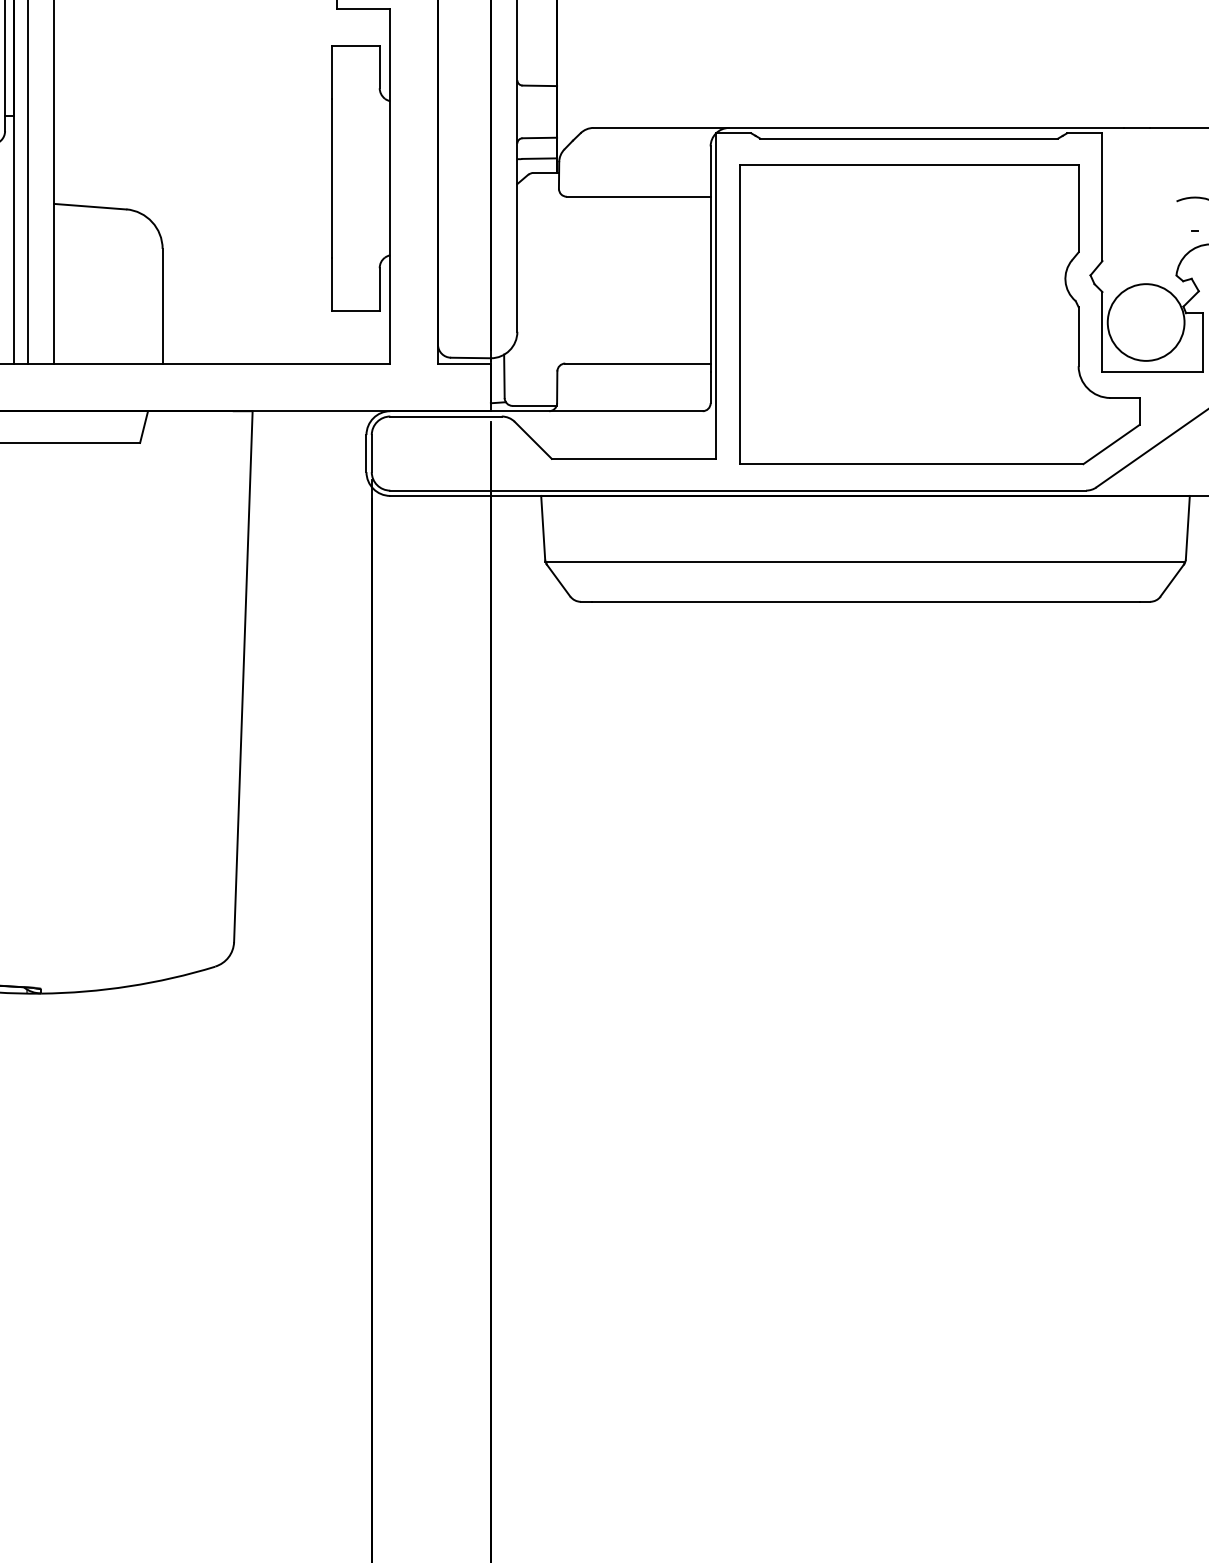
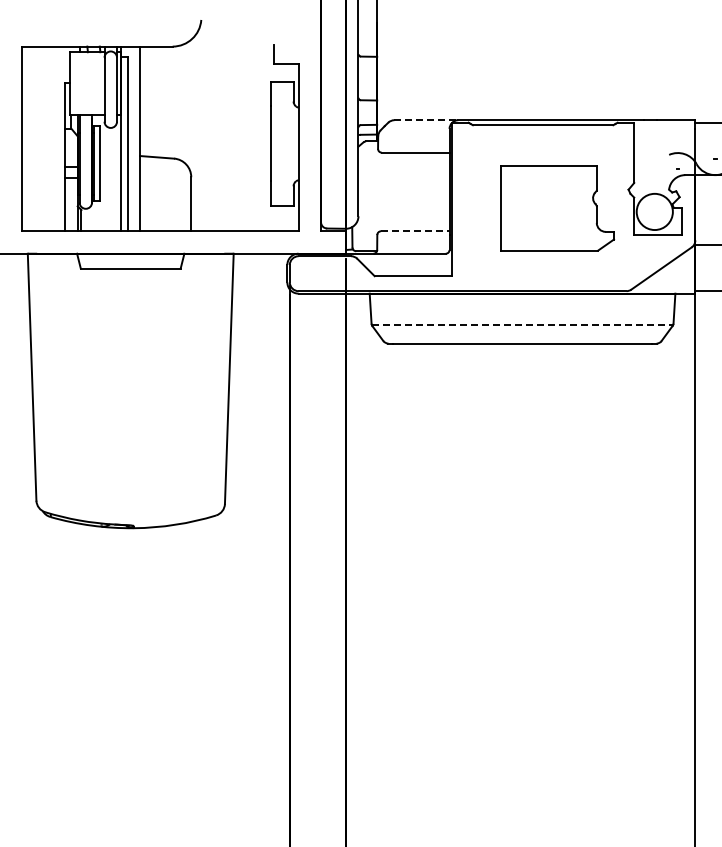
line: (661, 128) -> (426, 120), solid -> dashed
part: (939, 315) -> (557, 208), size x0.6
line: (638, 364) -> (415, 231), solid -> dashed
line: (865, 561) -> (522, 324), solid -> dashed

